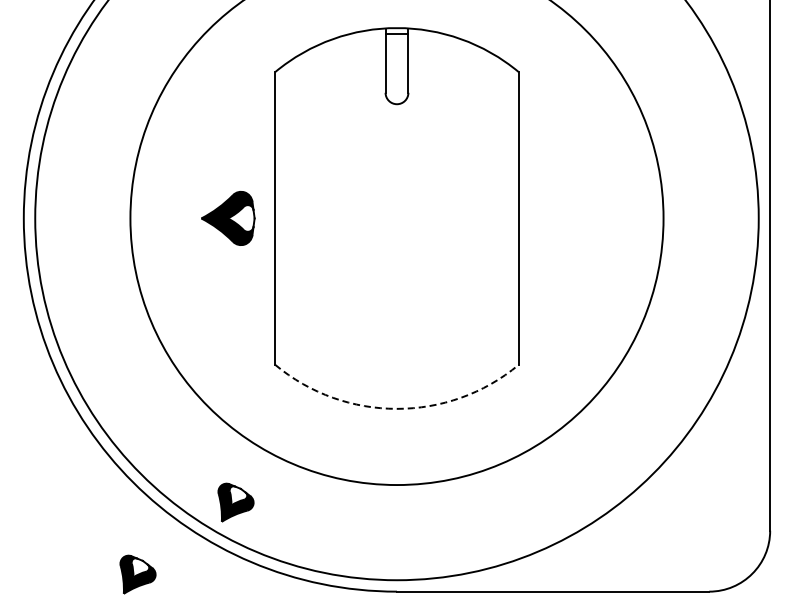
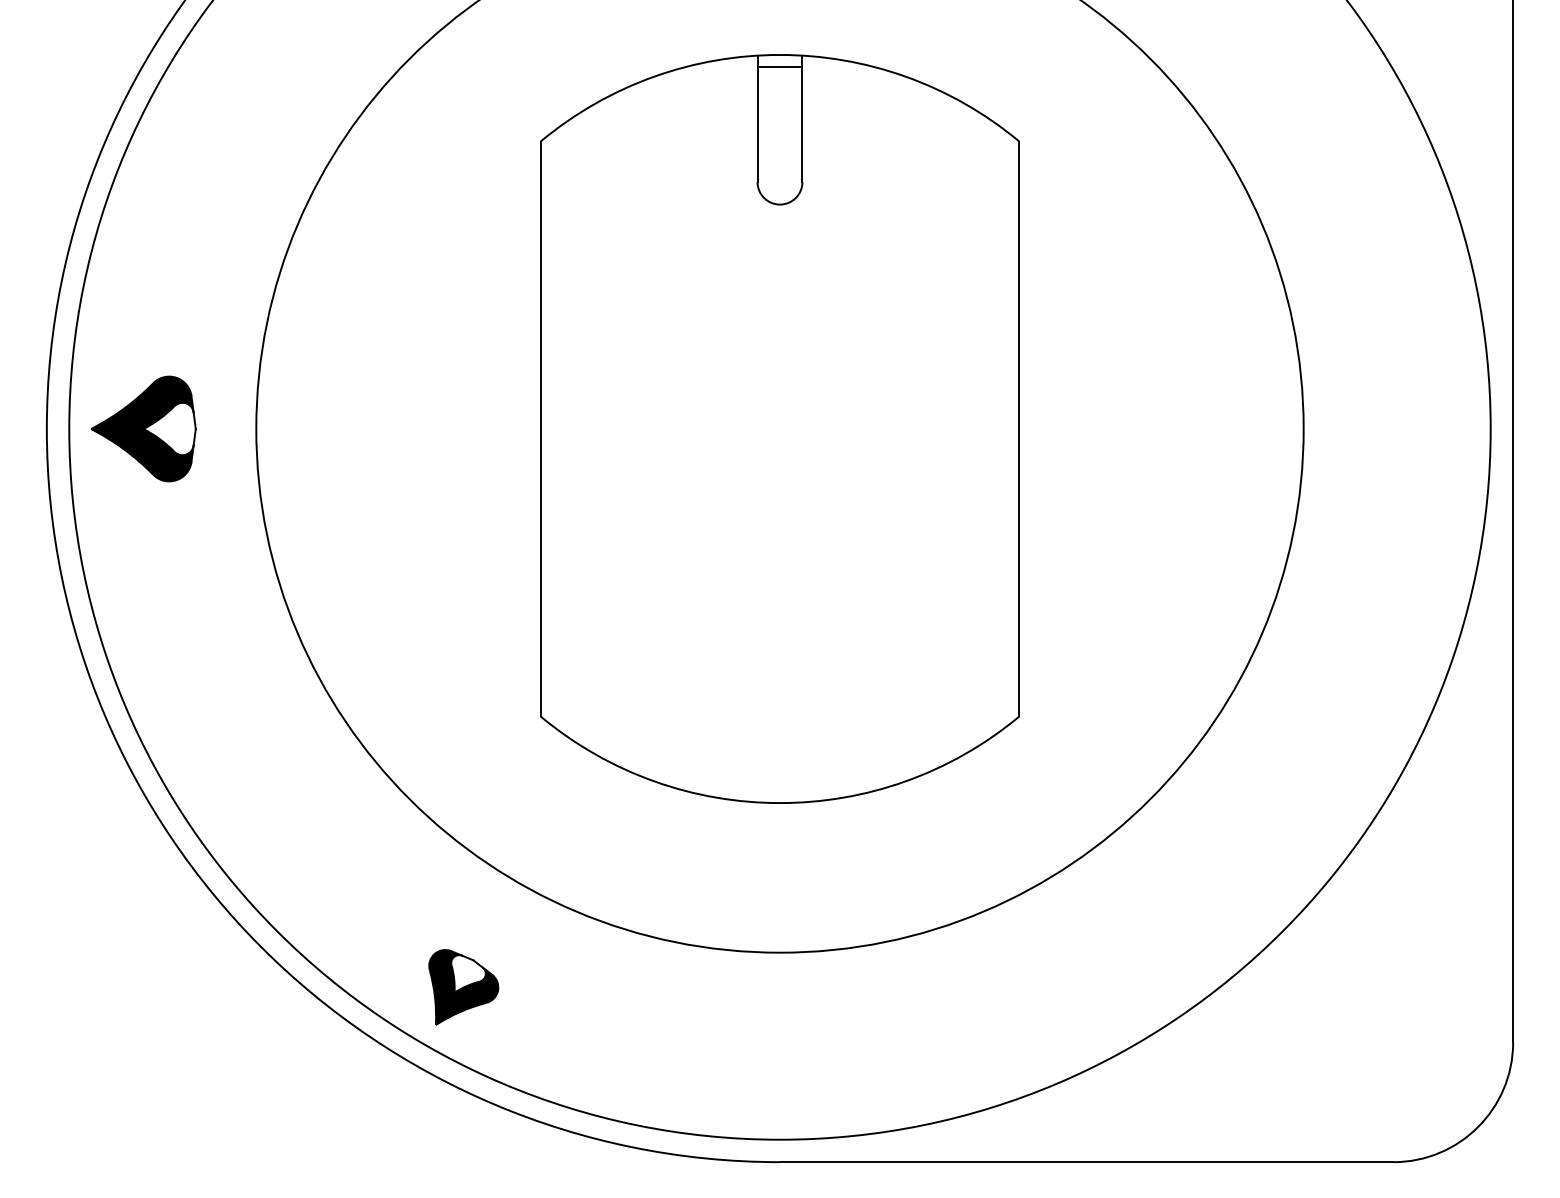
part: (228, 218) -> (144, 429), moved
arc: (396, 408) -> (779, 802), dashed -> solid
part: (137, 574) -> (270, 1128), removed

